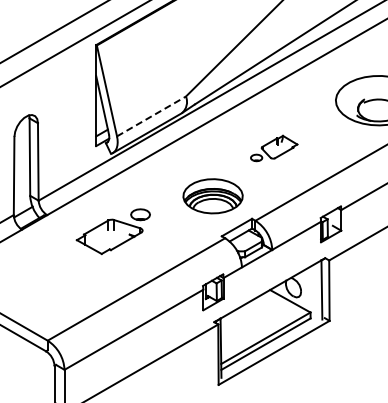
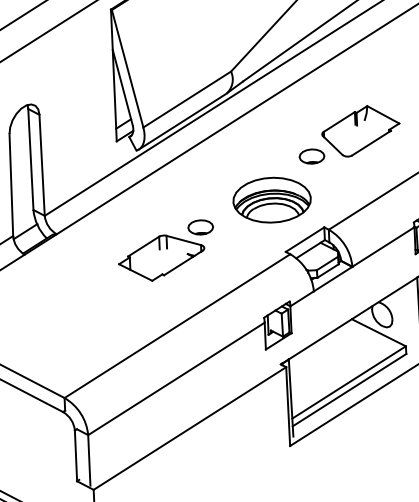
line: (151, 116) -> (187, 99), dashed -> solid
part: (273, 148) -> (348, 134), size x1.67
part: (112, 231) -> (165, 250), moved

